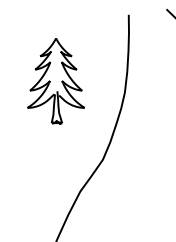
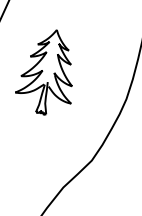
part: (55, 81) -> (47, 72), moved

